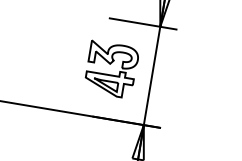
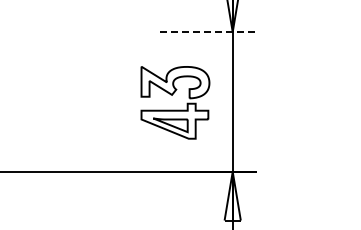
line: (143, 24) -> (208, 32), solid -> dashed

